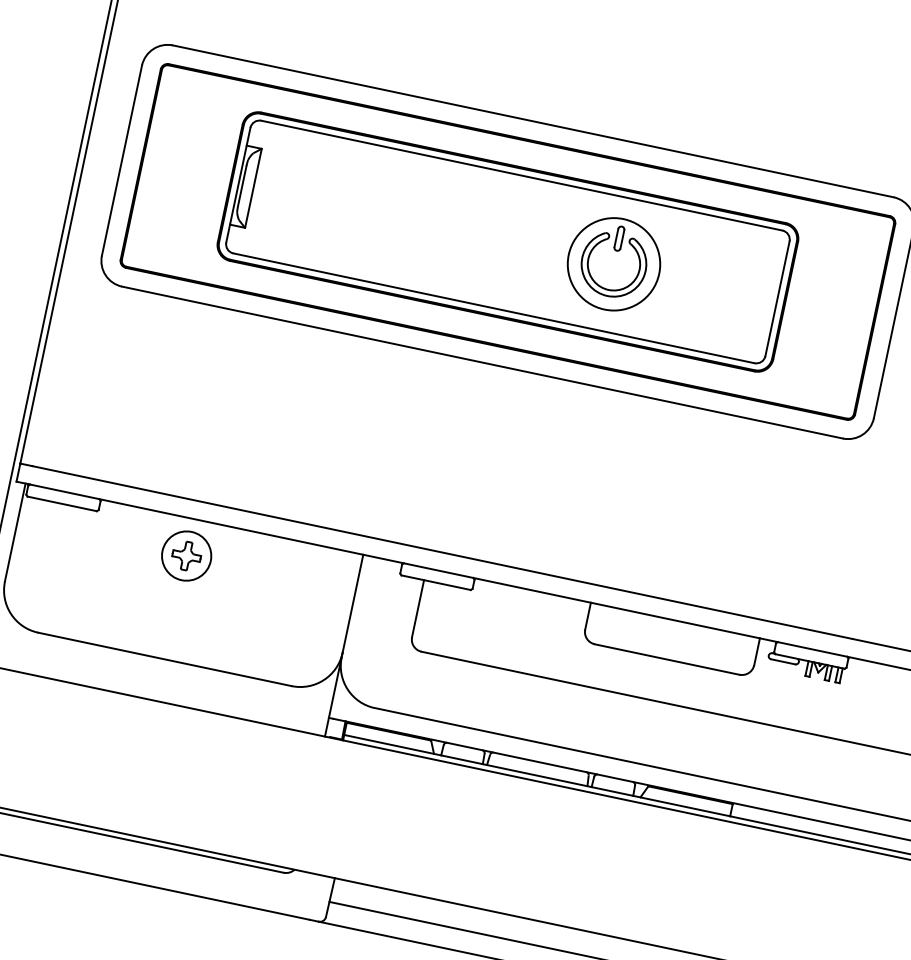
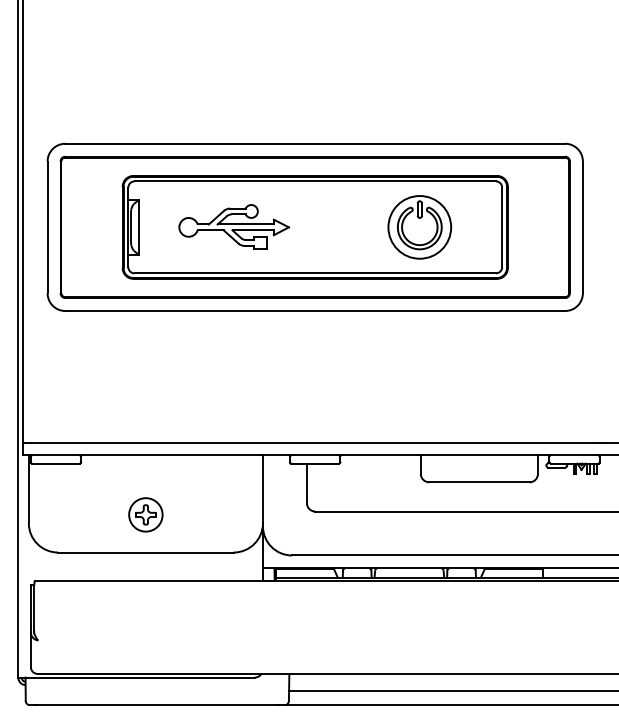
part: (390, 215) -> (233, 226), added
part: (613, 264) -> (419, 227), moved
part: (186, 555) -> (145, 514), moved

